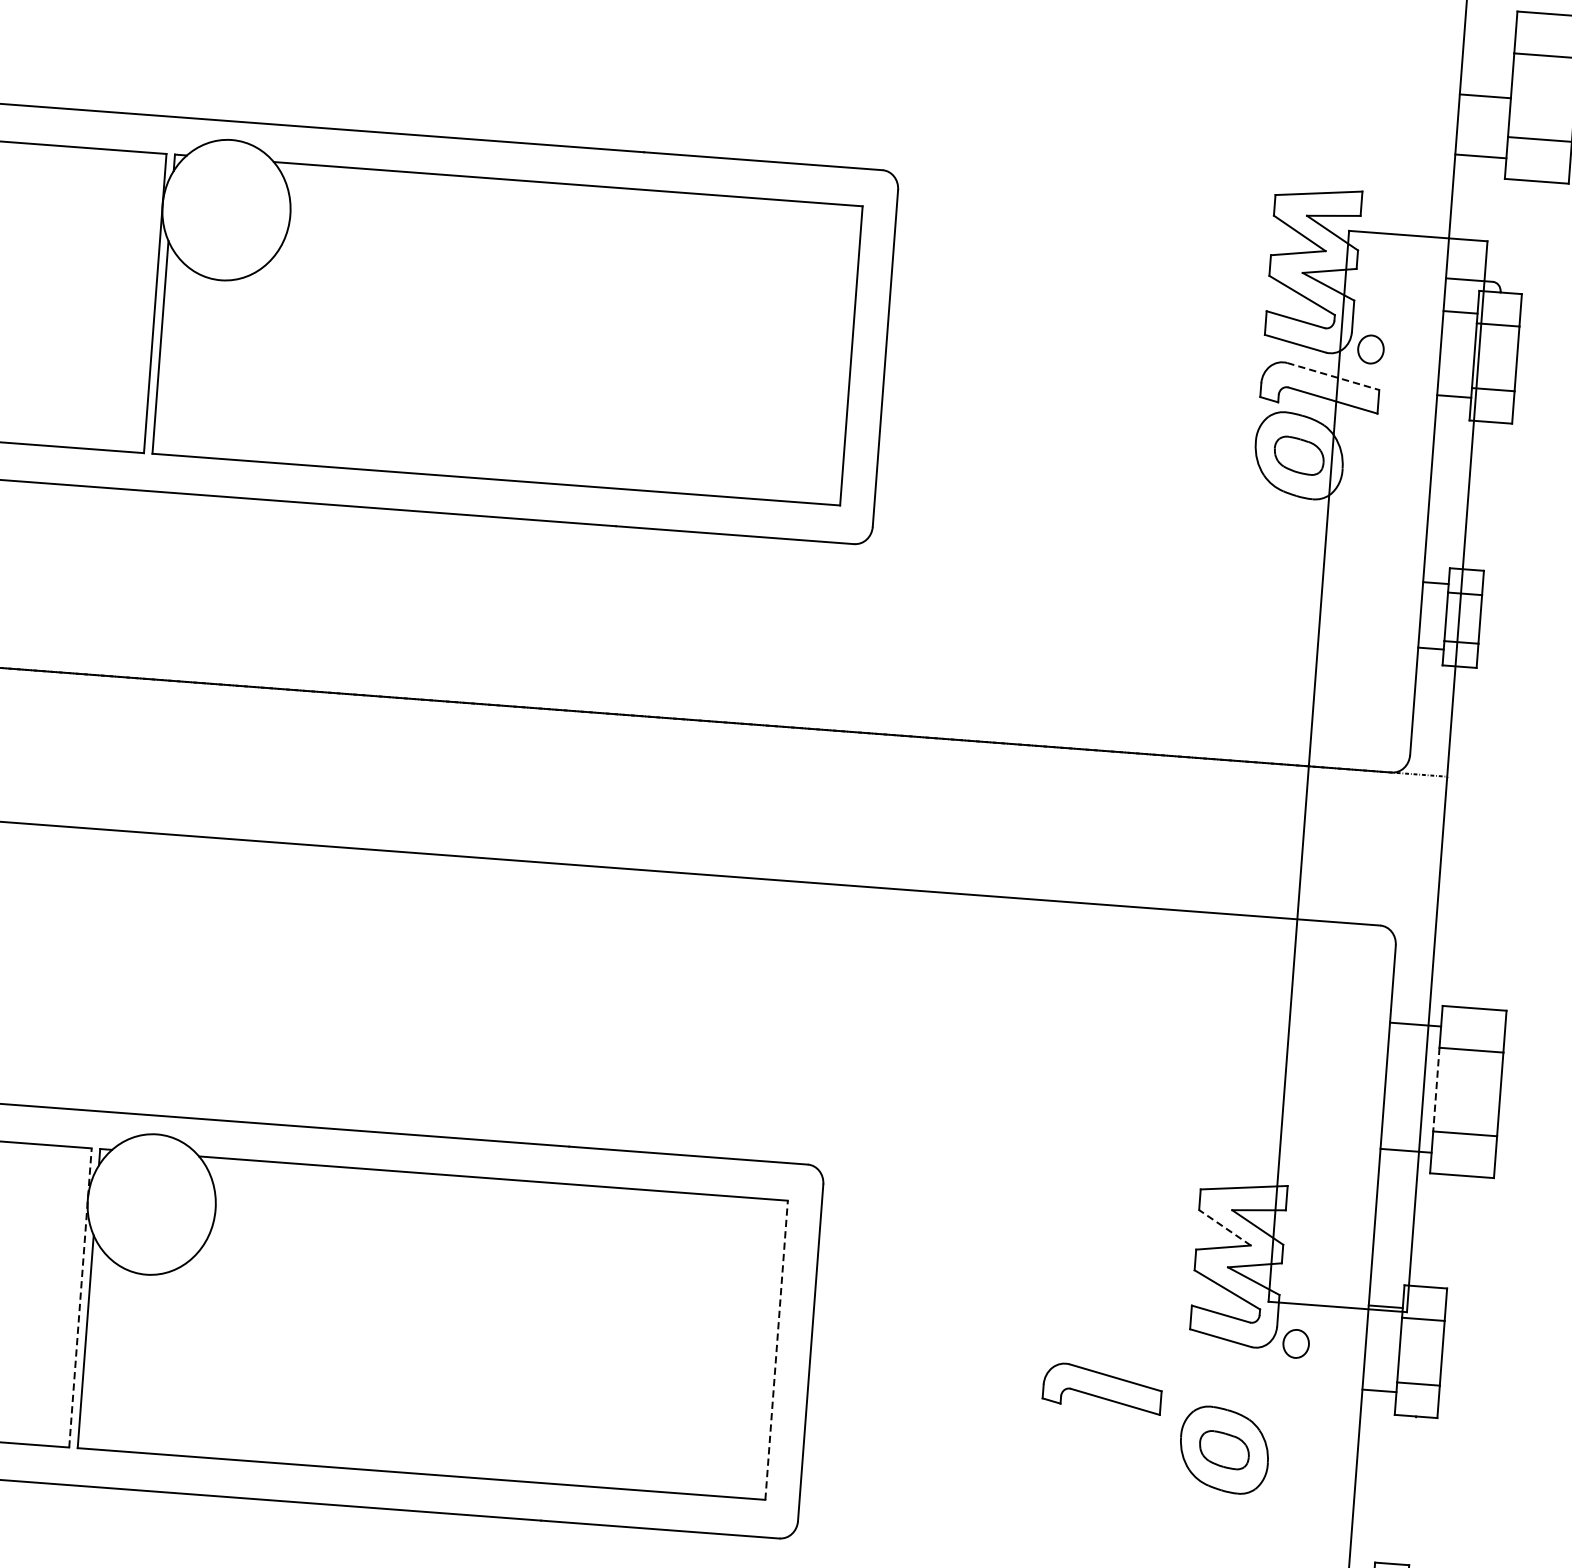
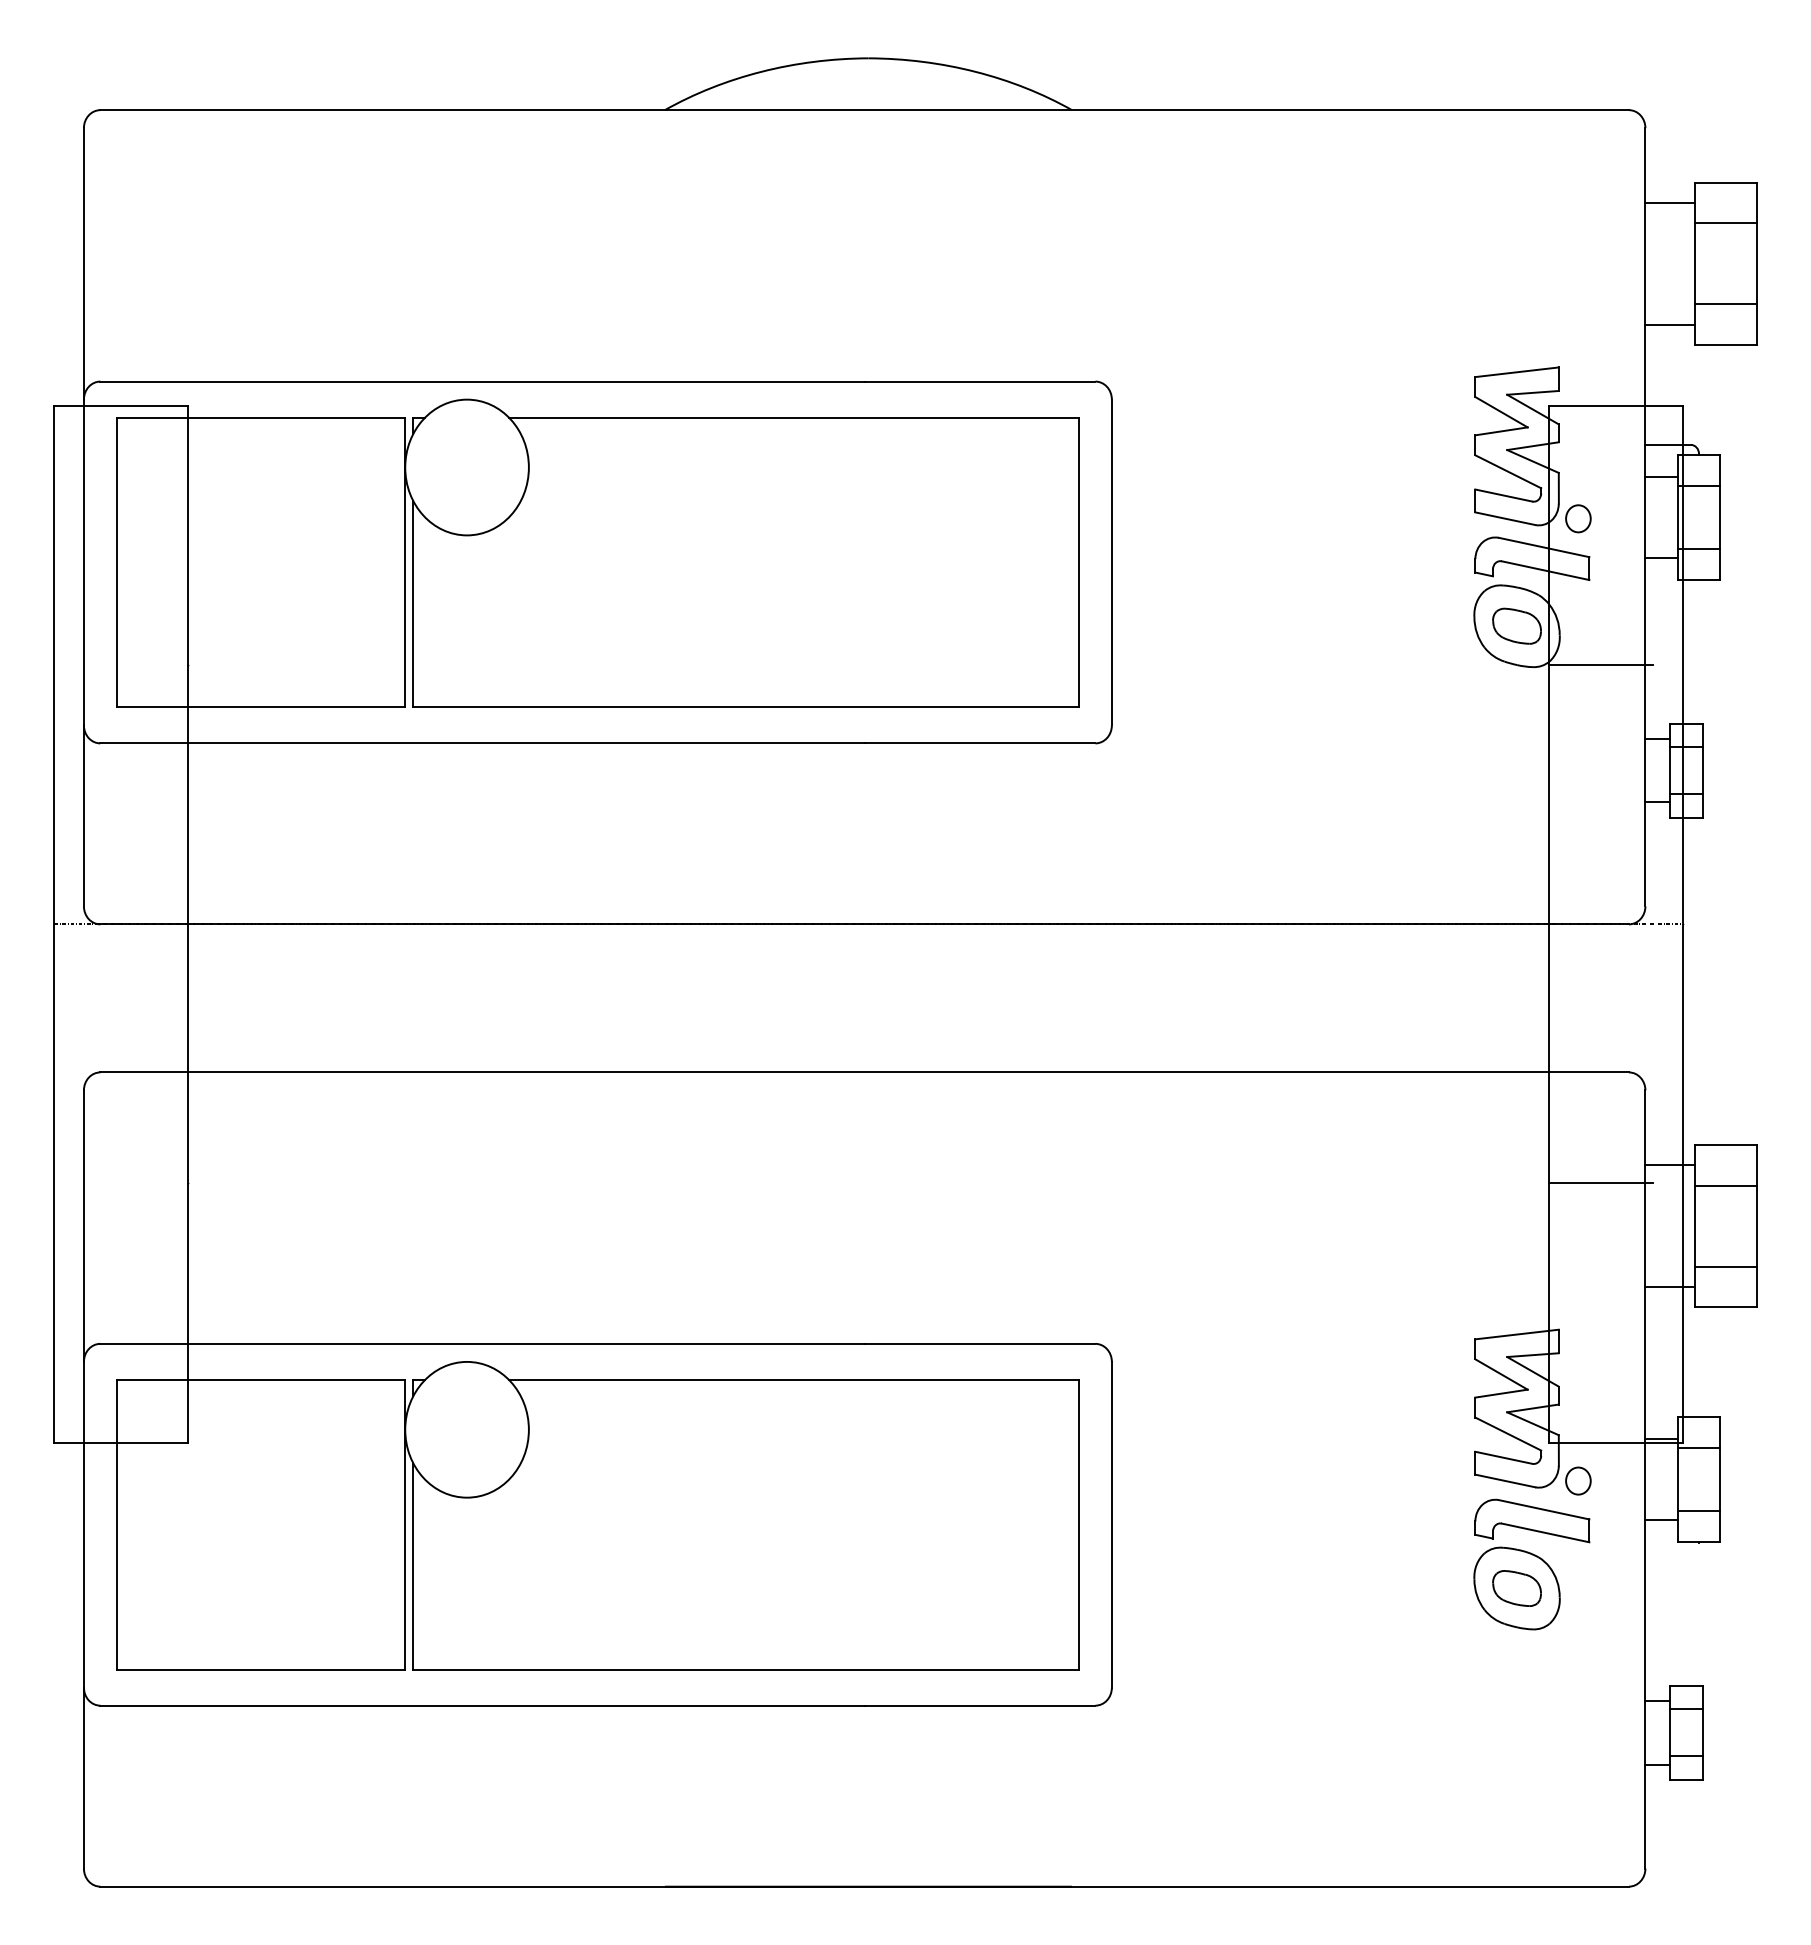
line: (1484, 95) -> (1669, 202), moved
line: (1333, 376) -> (1544, 547), dashed -> solid
line: (1382, 502) -> (1600, 665), added
line: (1342, 1038) -> (1600, 1183), added
line: (1435, 1089) -> (1694, 1226), dashed -> solid
line: (1224, 1227) -> (1501, 1374), dashed -> solid
line: (80, 1297) -> (405, 1524), dashed -> solid
line: (776, 1349) -> (1078, 1524), dashed -> solid
part: (1102, 1388) -> (1532, 1520), moved

